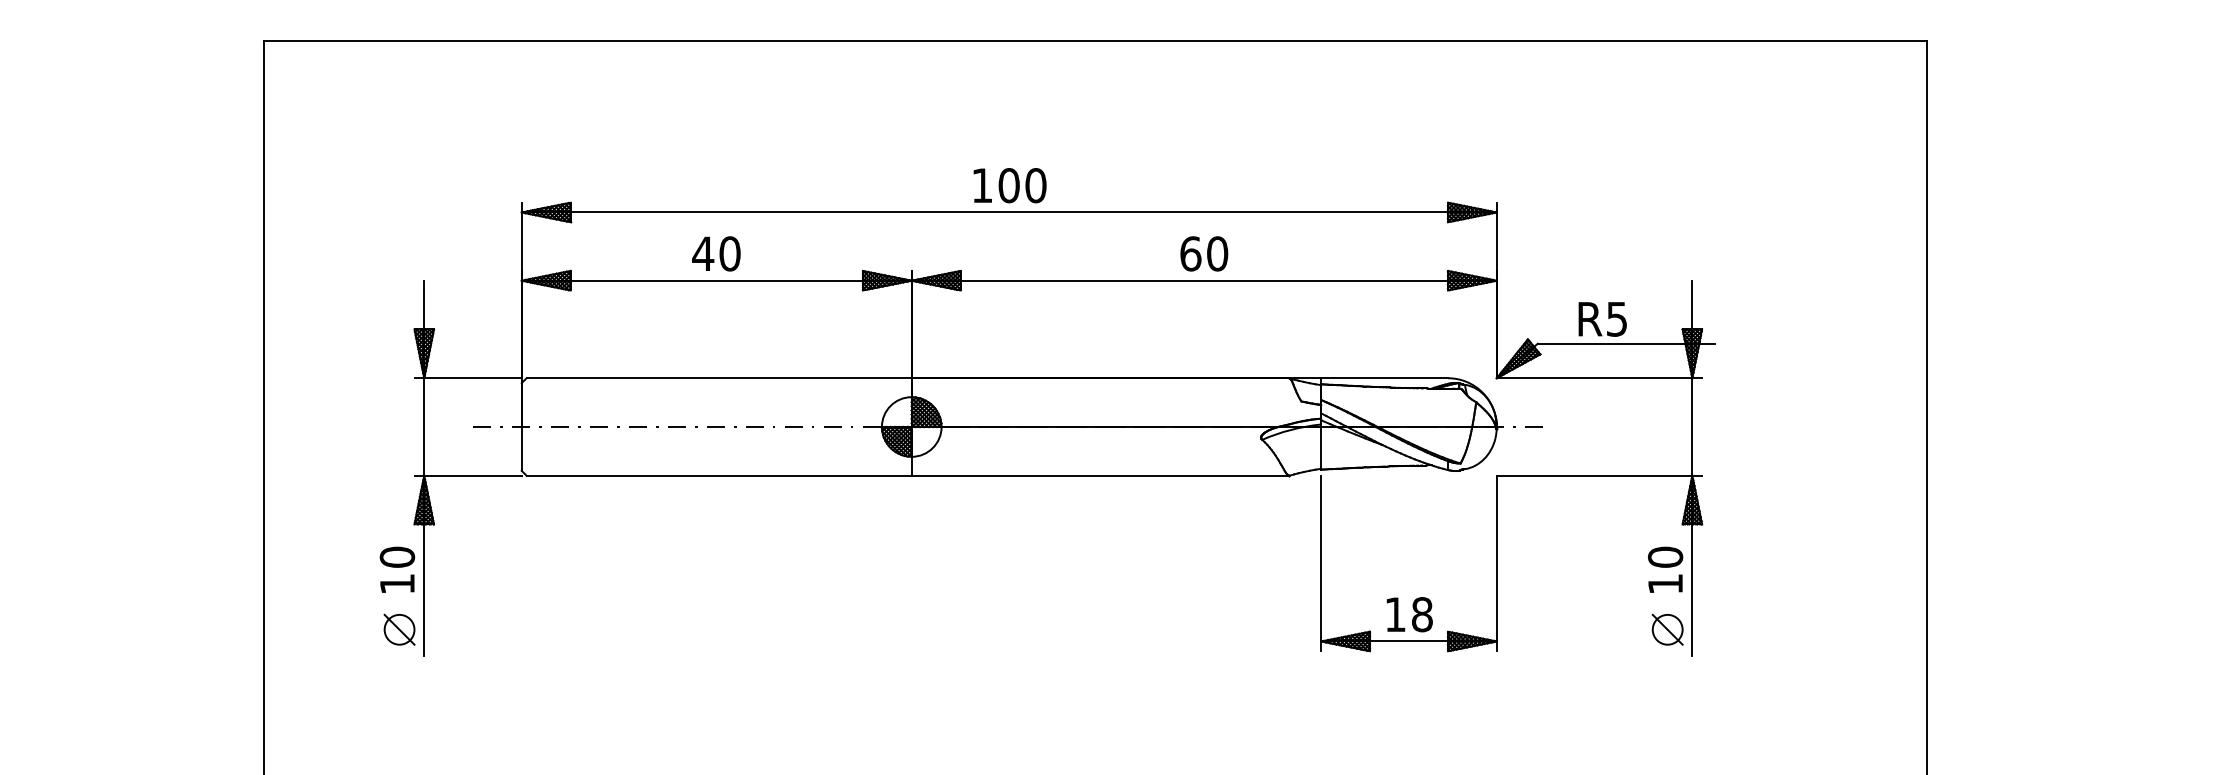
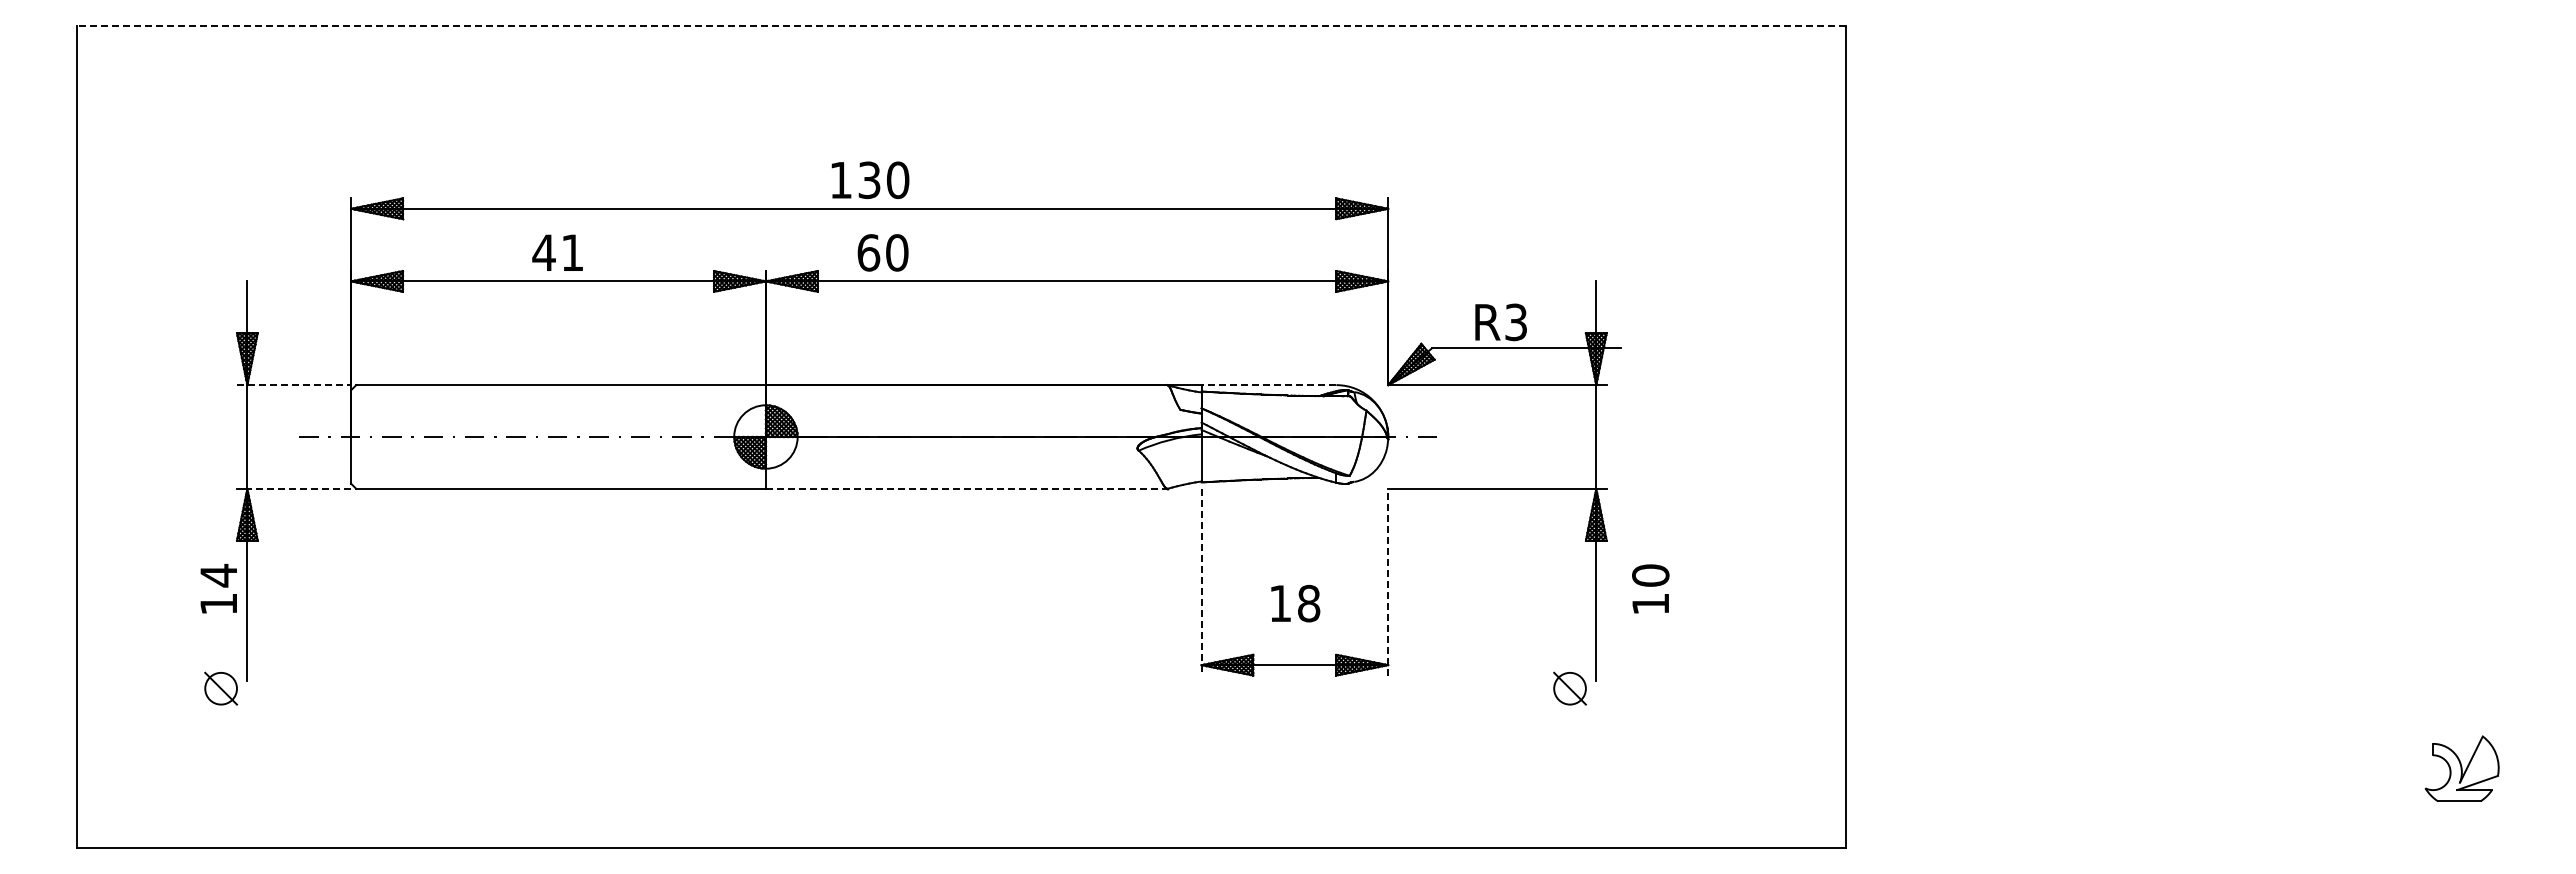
line: (1094, 41) -> (960, 26), solid -> dashed
text: (1009, 185) -> (869, 180), 100 -> 130
text: (729, 253) -> (572, 252), 40 -> 41
text: (1203, 253) -> (882, 252), moved
text: (1617, 318) -> (1516, 321), R5 -> R3
line: (468, 378) -> (294, 385), solid -> dashed
line: (1384, 378) -> (1268, 385), solid -> dashed
line: (473, 475) -> (299, 488), solid -> dashed
line: (1100, 475) -> (966, 488), solid -> dashed
text: (397, 557) -> (218, 575), 10 -> 14
line: (1497, 562) -> (1388, 581), solid -> dashed
line: (1321, 563) -> (1201, 582), solid -> dashed
text: (1665, 569) -> (1650, 588), moved
text: (1409, 614) -> (1295, 603), moved
part: (399, 629) -> (221, 688), moved
part: (1667, 629) -> (1569, 688), moved

